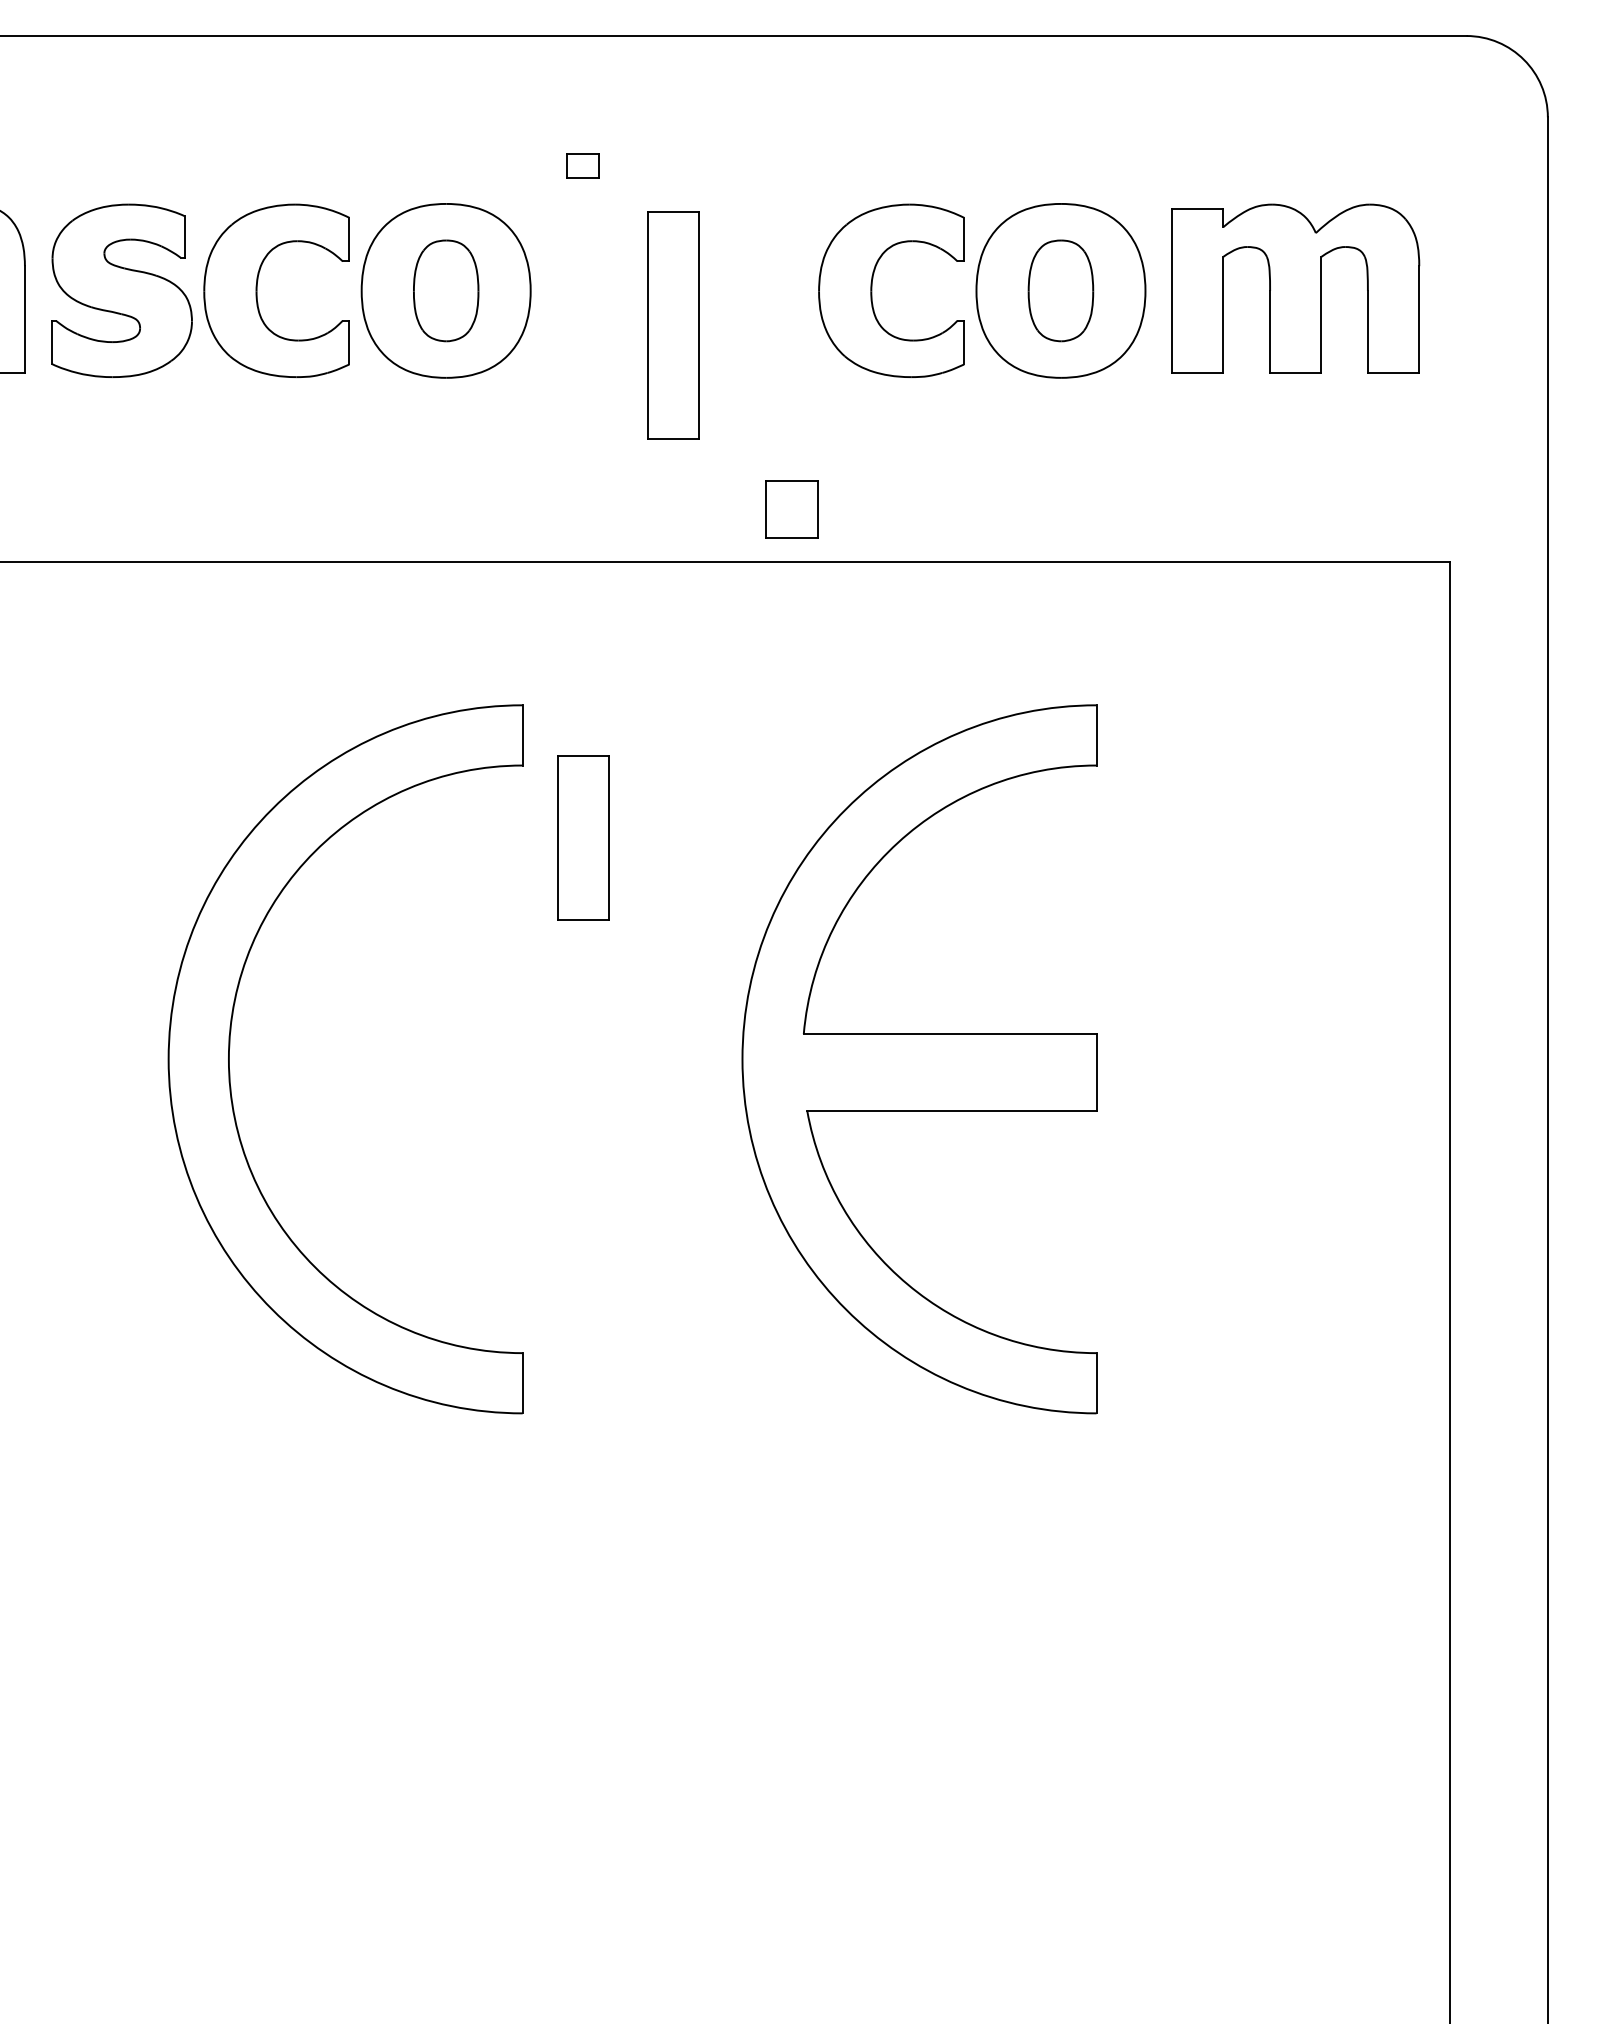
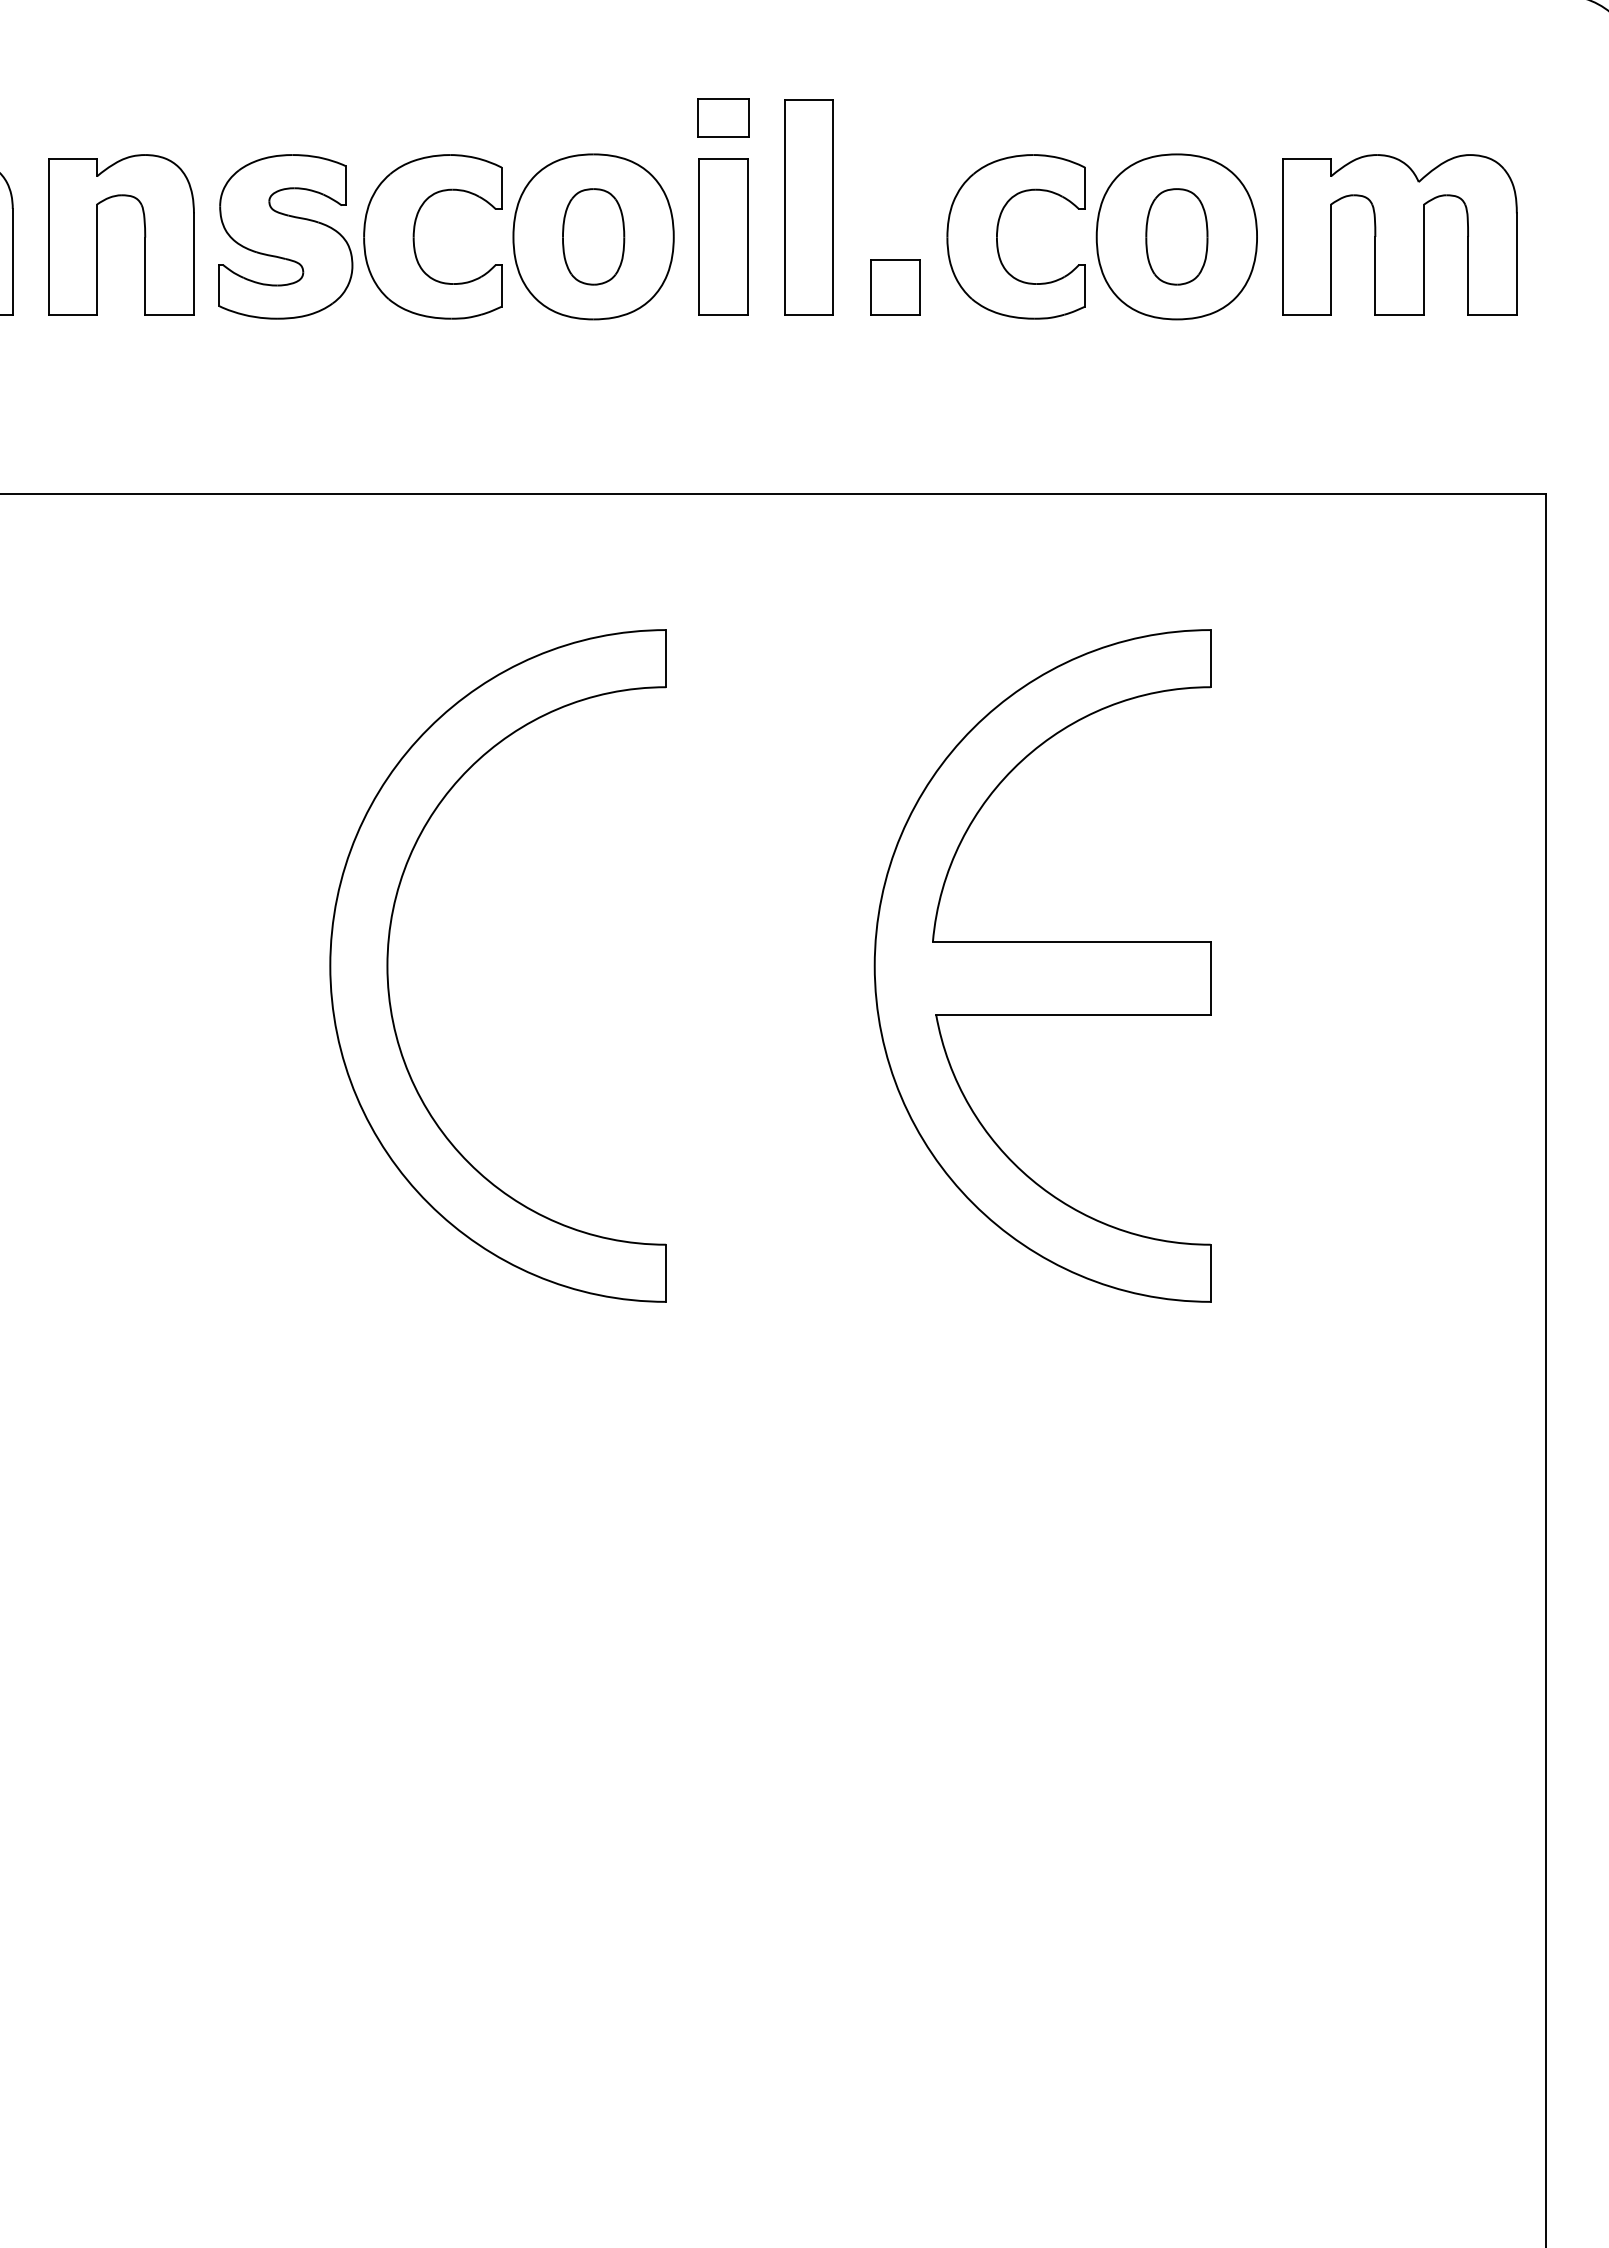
part: (583, 165) -> (723, 117), size x1.67
part: (672, 326) -> (808, 207), moved
part: (791, 509) -> (895, 287), moved
part: (583, 837) -> (723, 236), moved

